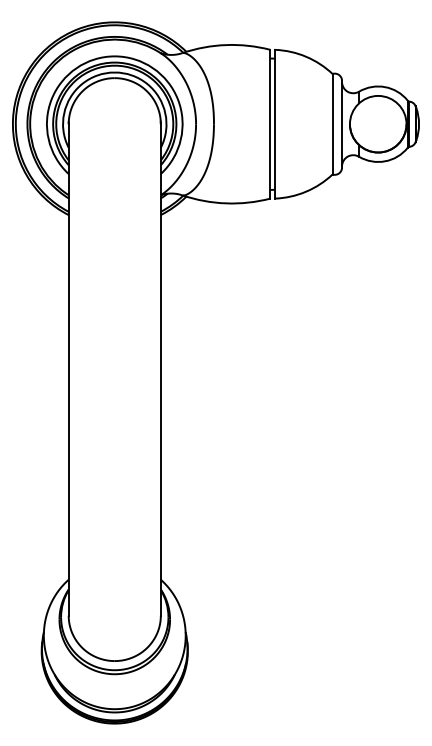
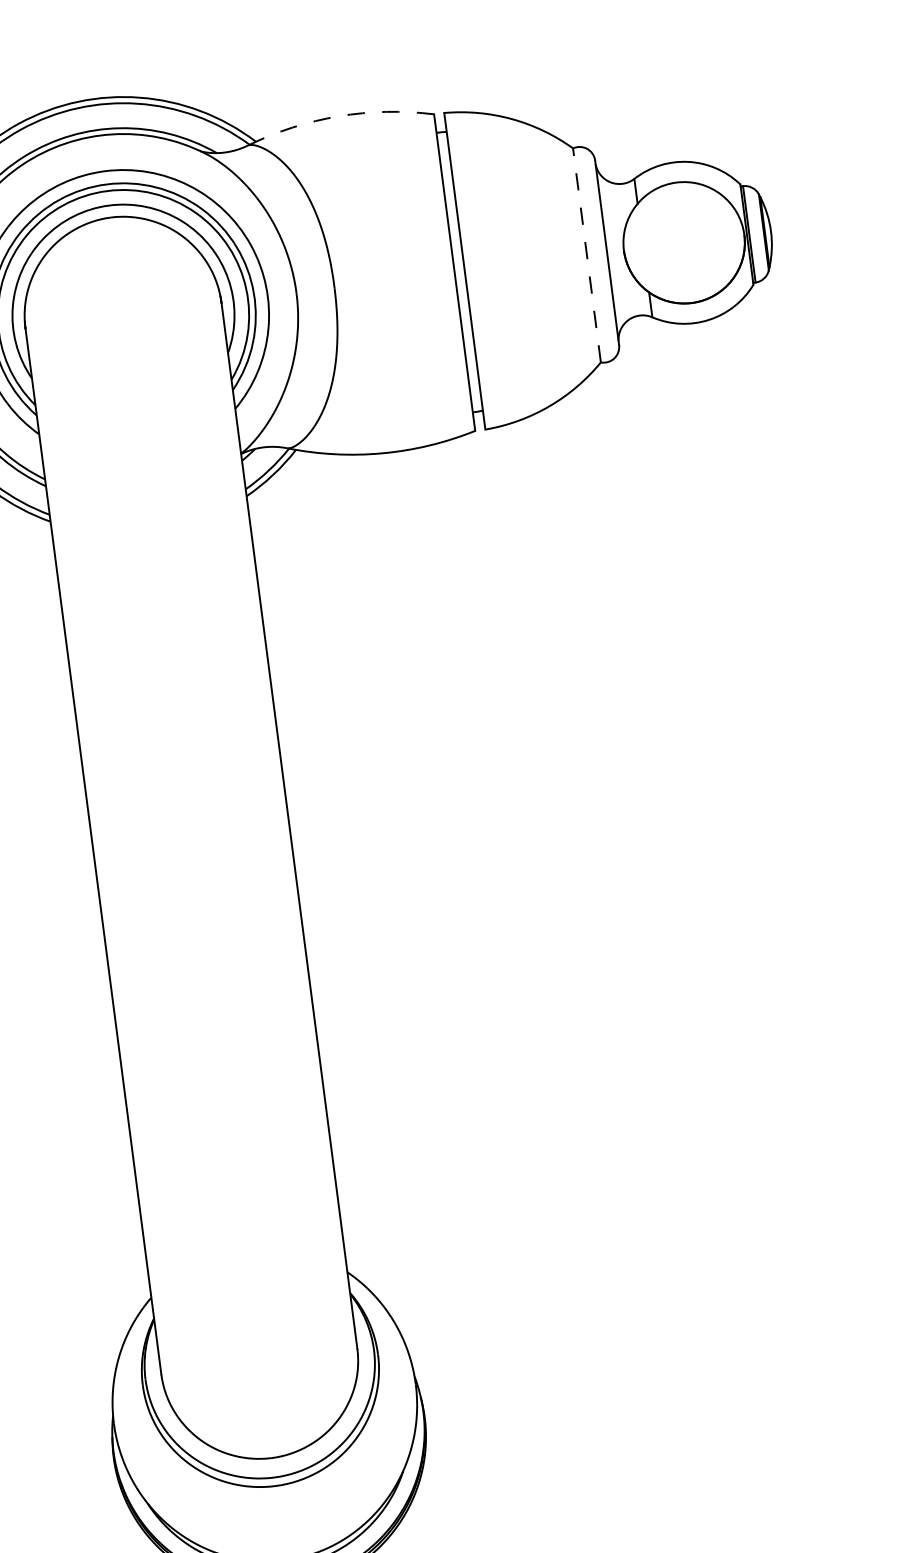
arc: (226, 45) -> (339, 117), solid -> dashed
line: (332, 123) -> (586, 253), solid -> dashed

